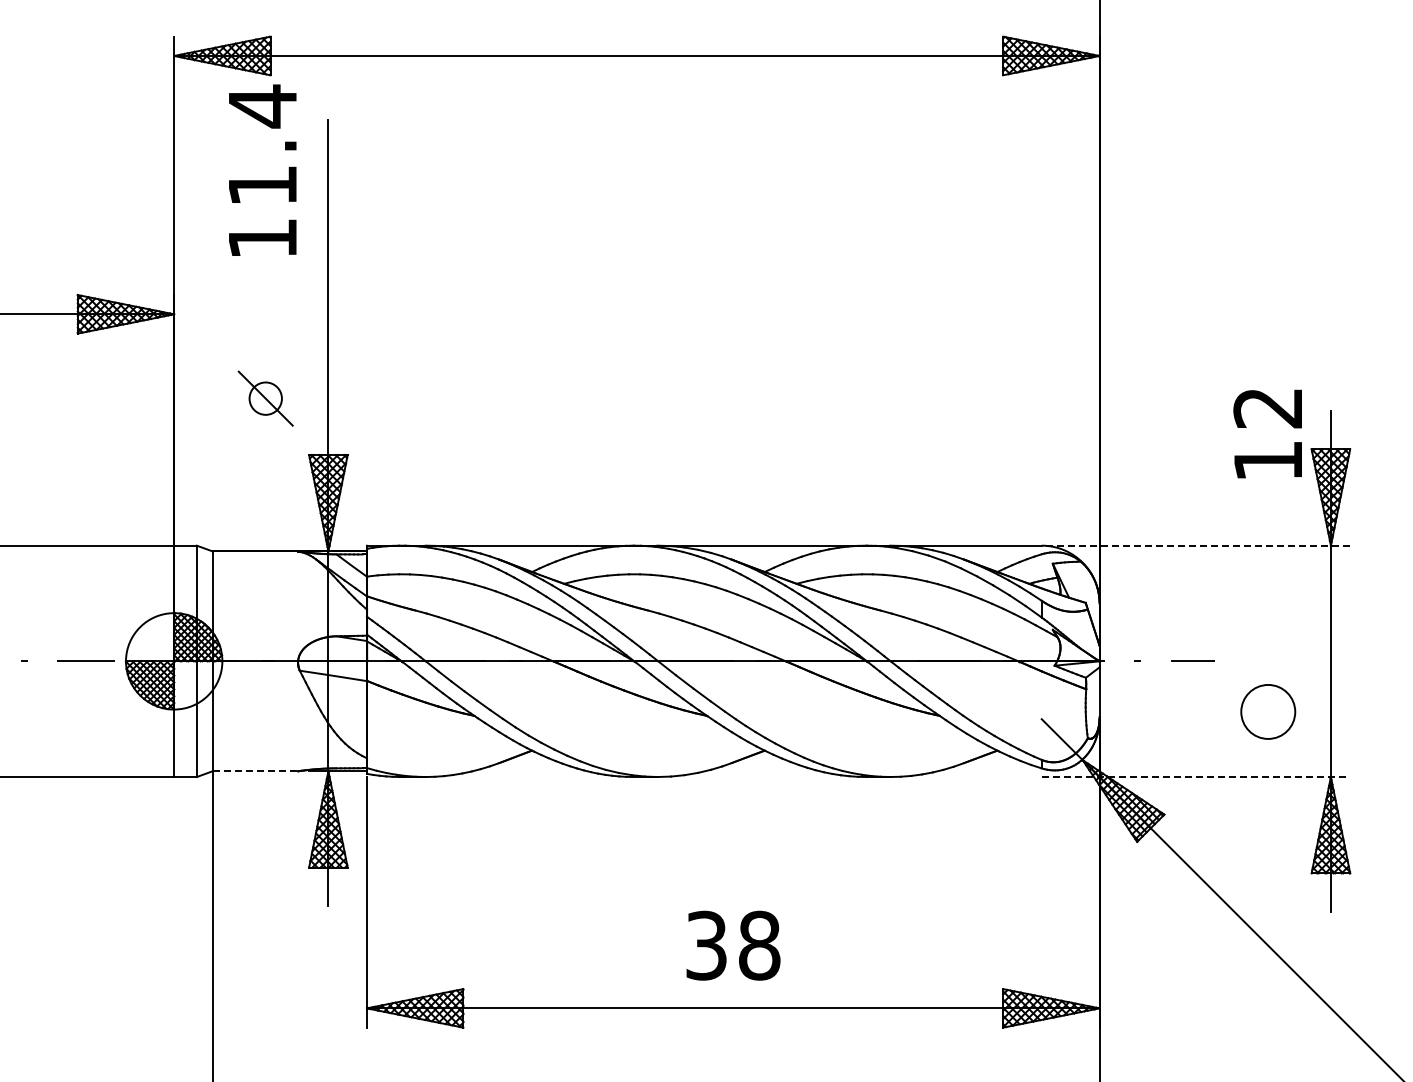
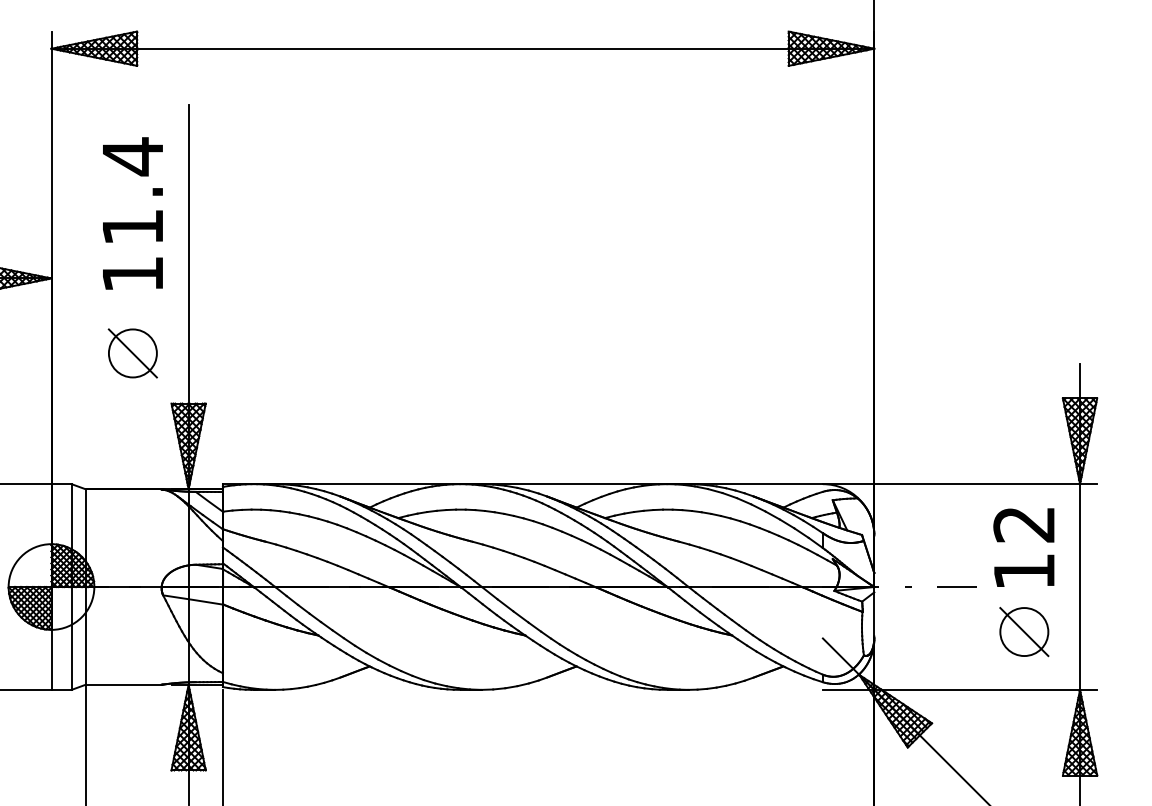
text: (262, 169) -> (132, 212), moved
circle: (265, 398) -> (132, 353), size x1.67
text: (1267, 433) -> (1023, 547), moved
line: (1195, 545) -> (959, 484), dashed -> solid
line: (1268, 711) -> (1024, 631), added
line: (255, 771) -> (123, 684), dashed -> solid
line: (1196, 777) -> (960, 690), dashed -> solid

